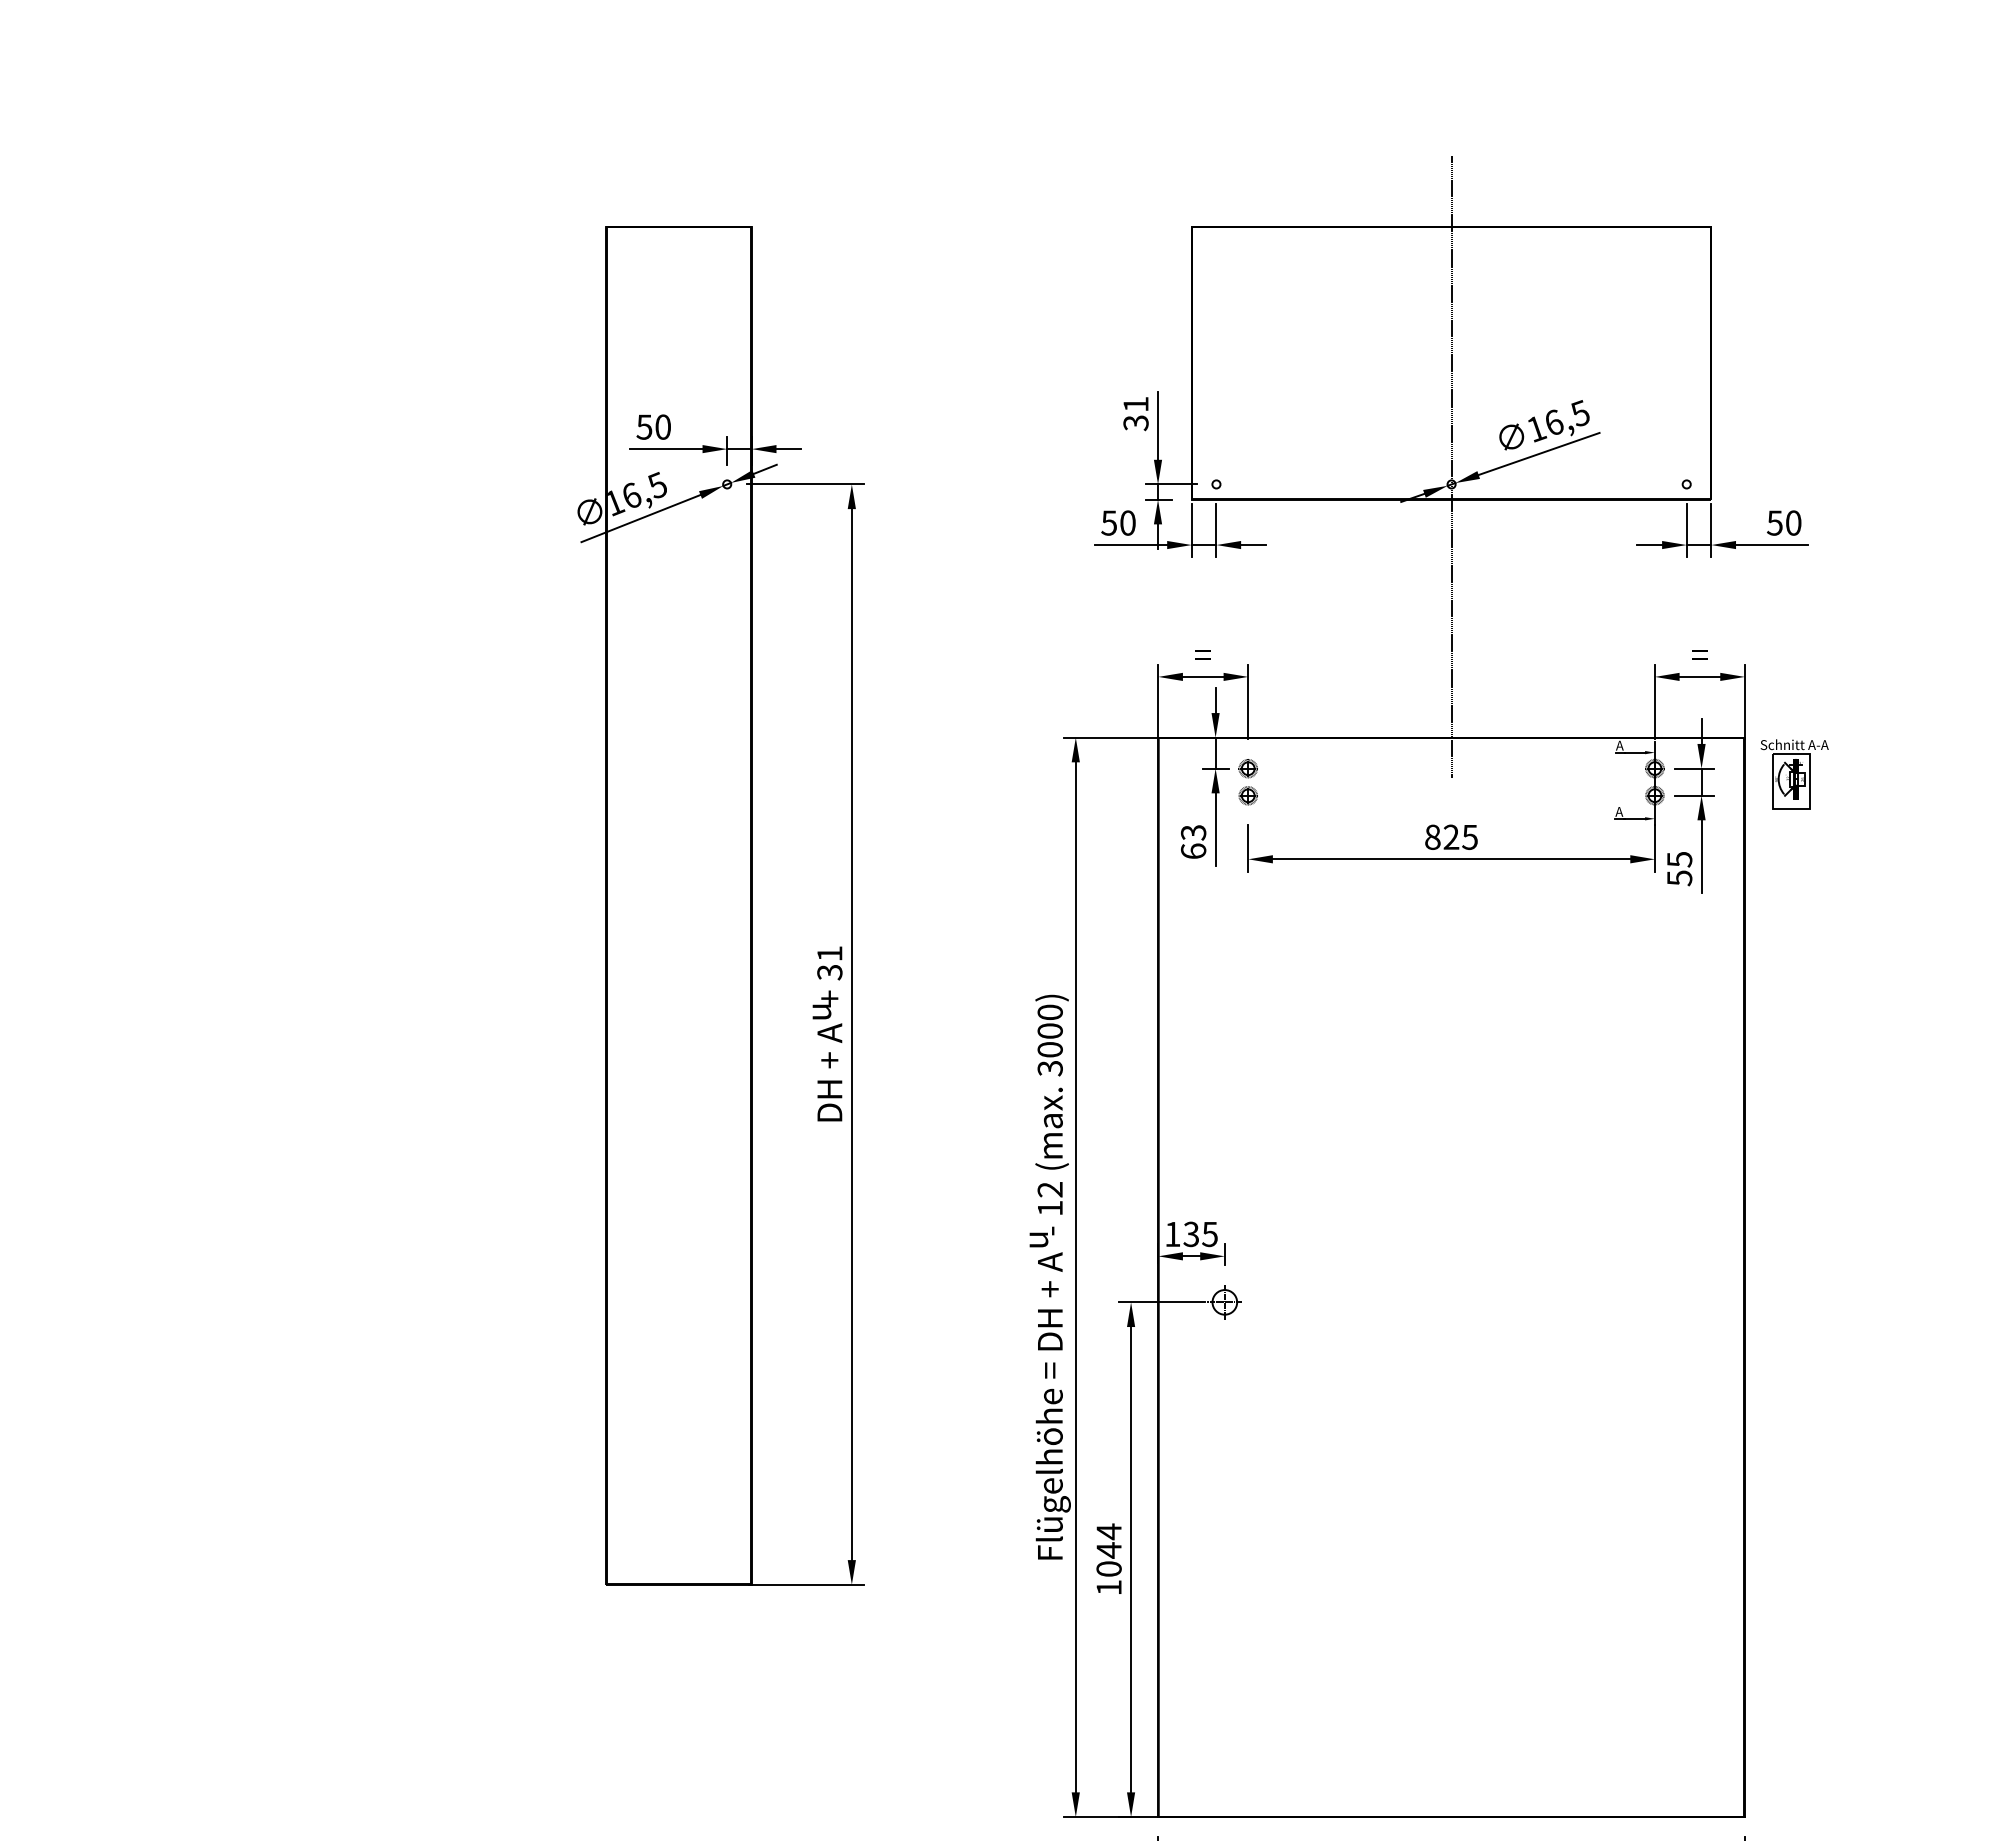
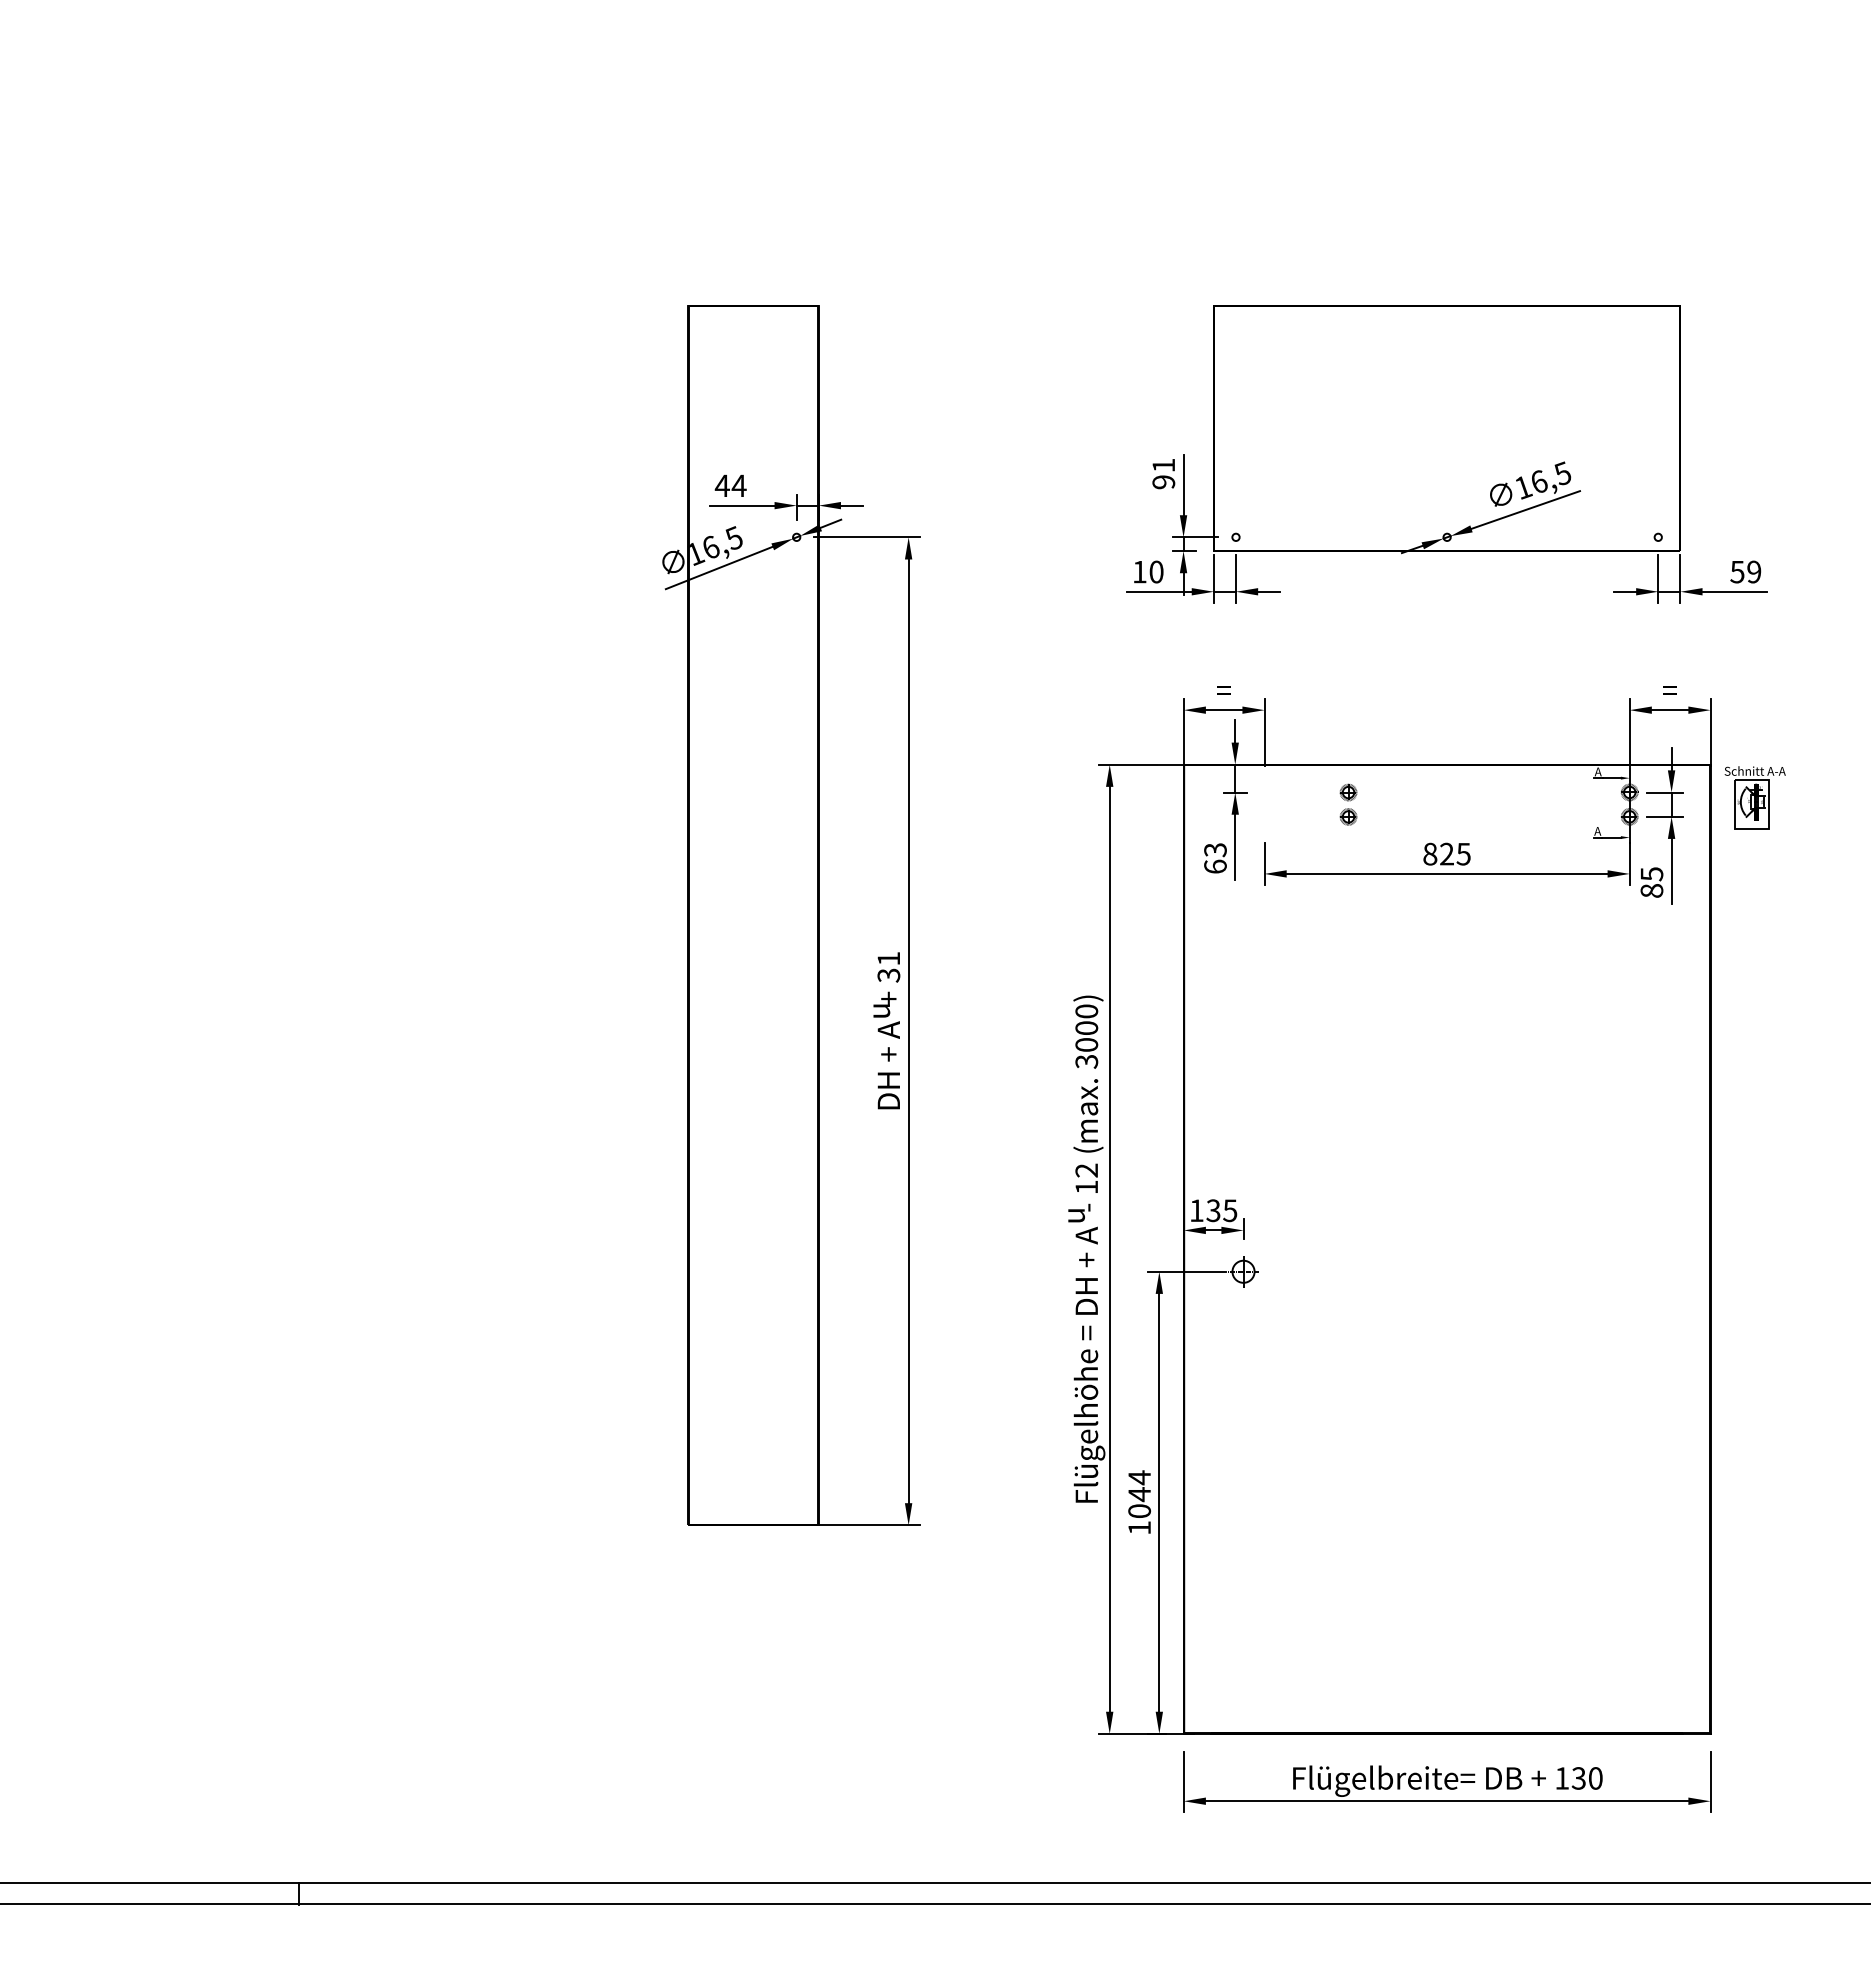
text: (1135, 423) -> (1163, 482), 31 -> 91
text: (653, 426) -> (730, 485), 50 -> 44
line: (1451, 466) -> (1447, 521), removed
text: (1793, 522) -> (1754, 571), 50 -> 59
text: (1108, 523) -> (1139, 572), 50 -> 10
part: (1248, 781) -> (1348, 804), moved
text: (1679, 878) -> (1651, 891), 55 -> 85

